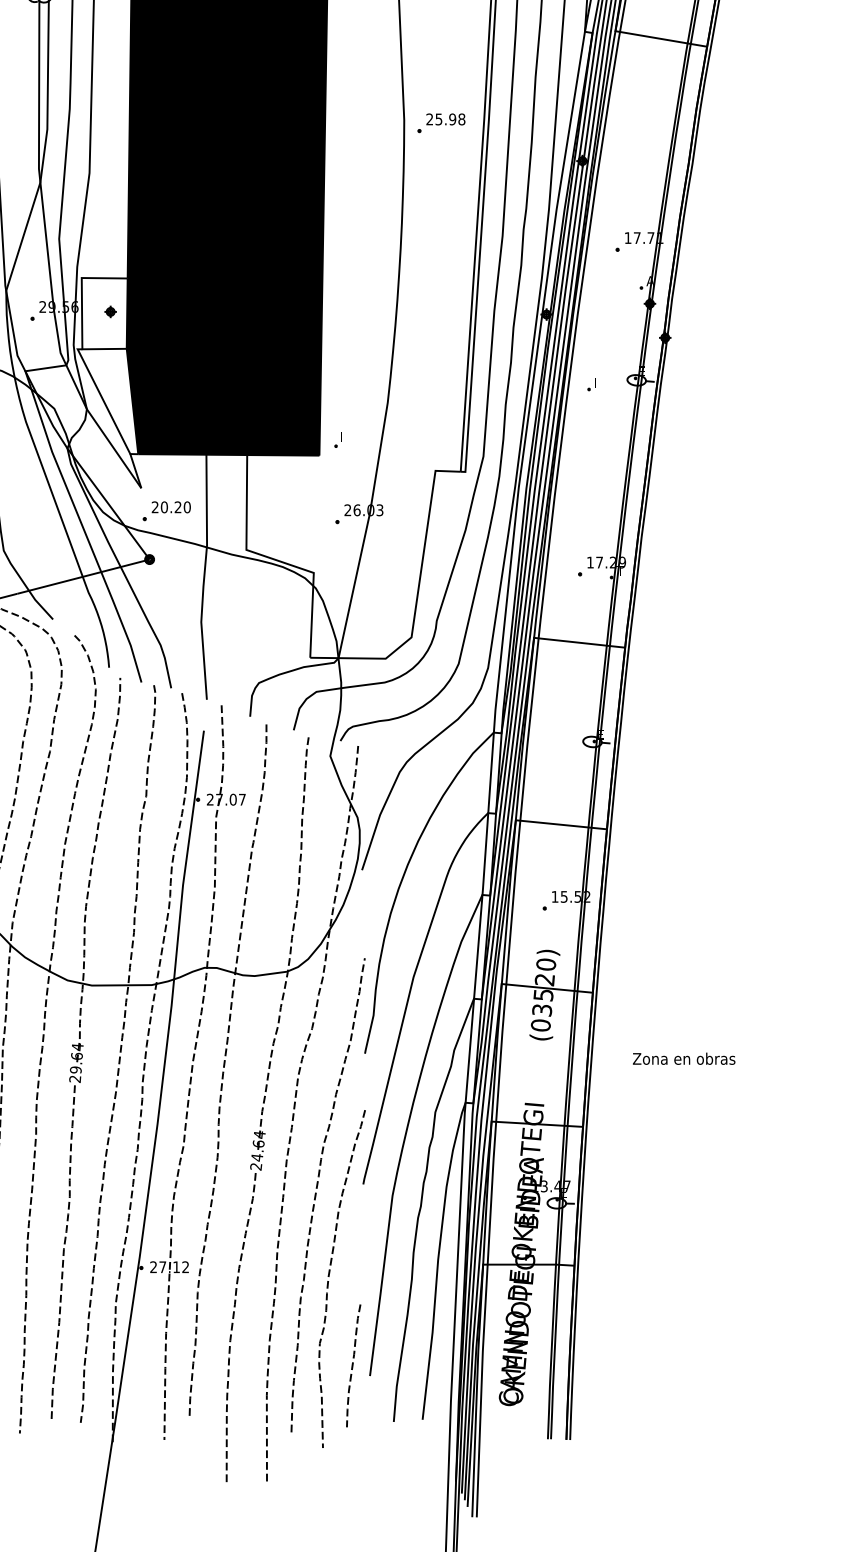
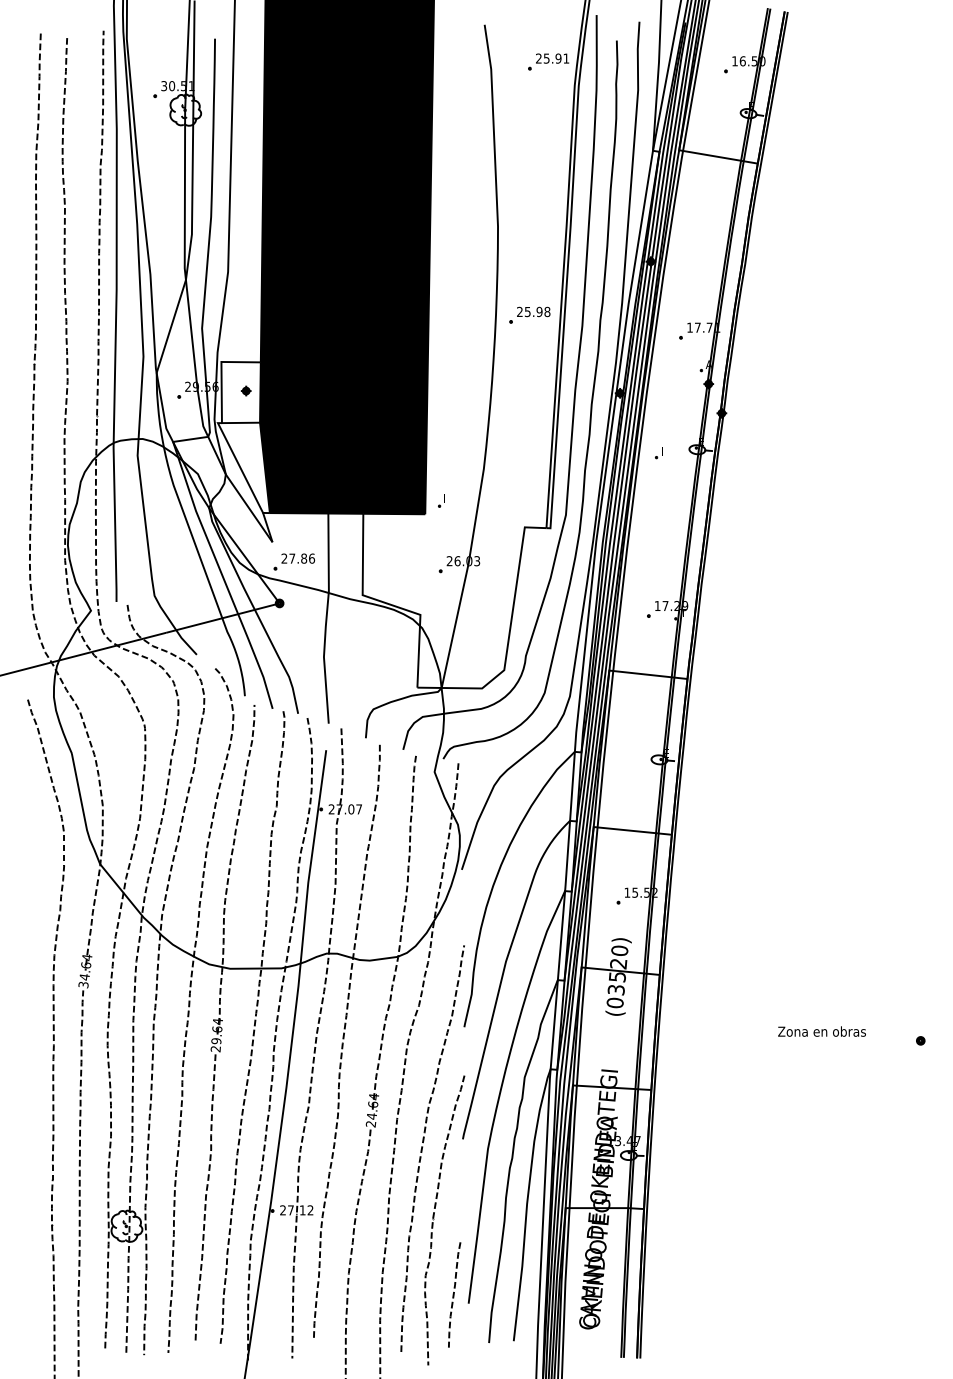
part: (440, 122) -> (529, 314), moved
text: (176, 507) -> (302, 558), 20.20 -> 27.86
text: (683, 1058) -> (821, 1031), moved

